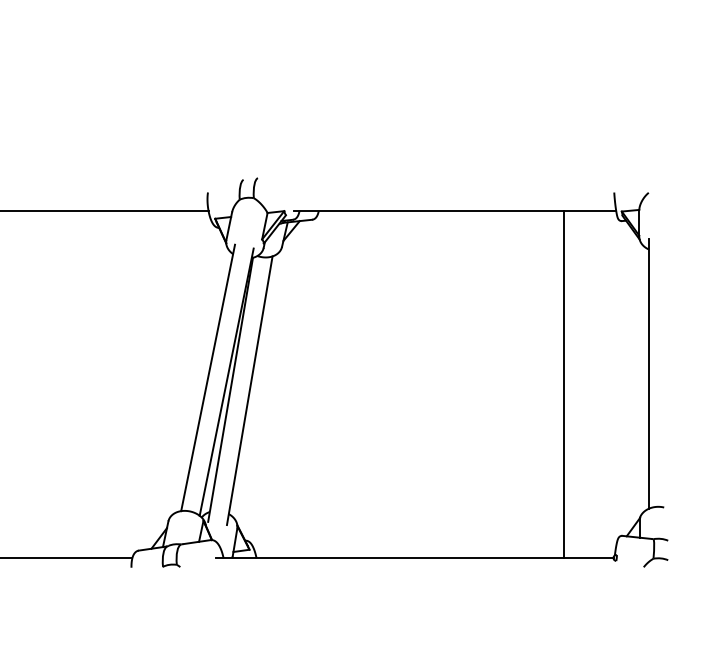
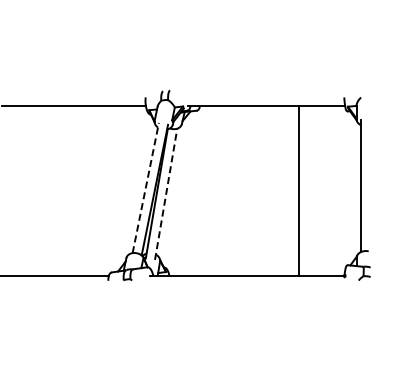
line: (207, 376) -> (145, 187), solid -> dashed
line: (563, 384) -> (298, 191), moved
line: (250, 391) -> (166, 194), solid -> dashed

